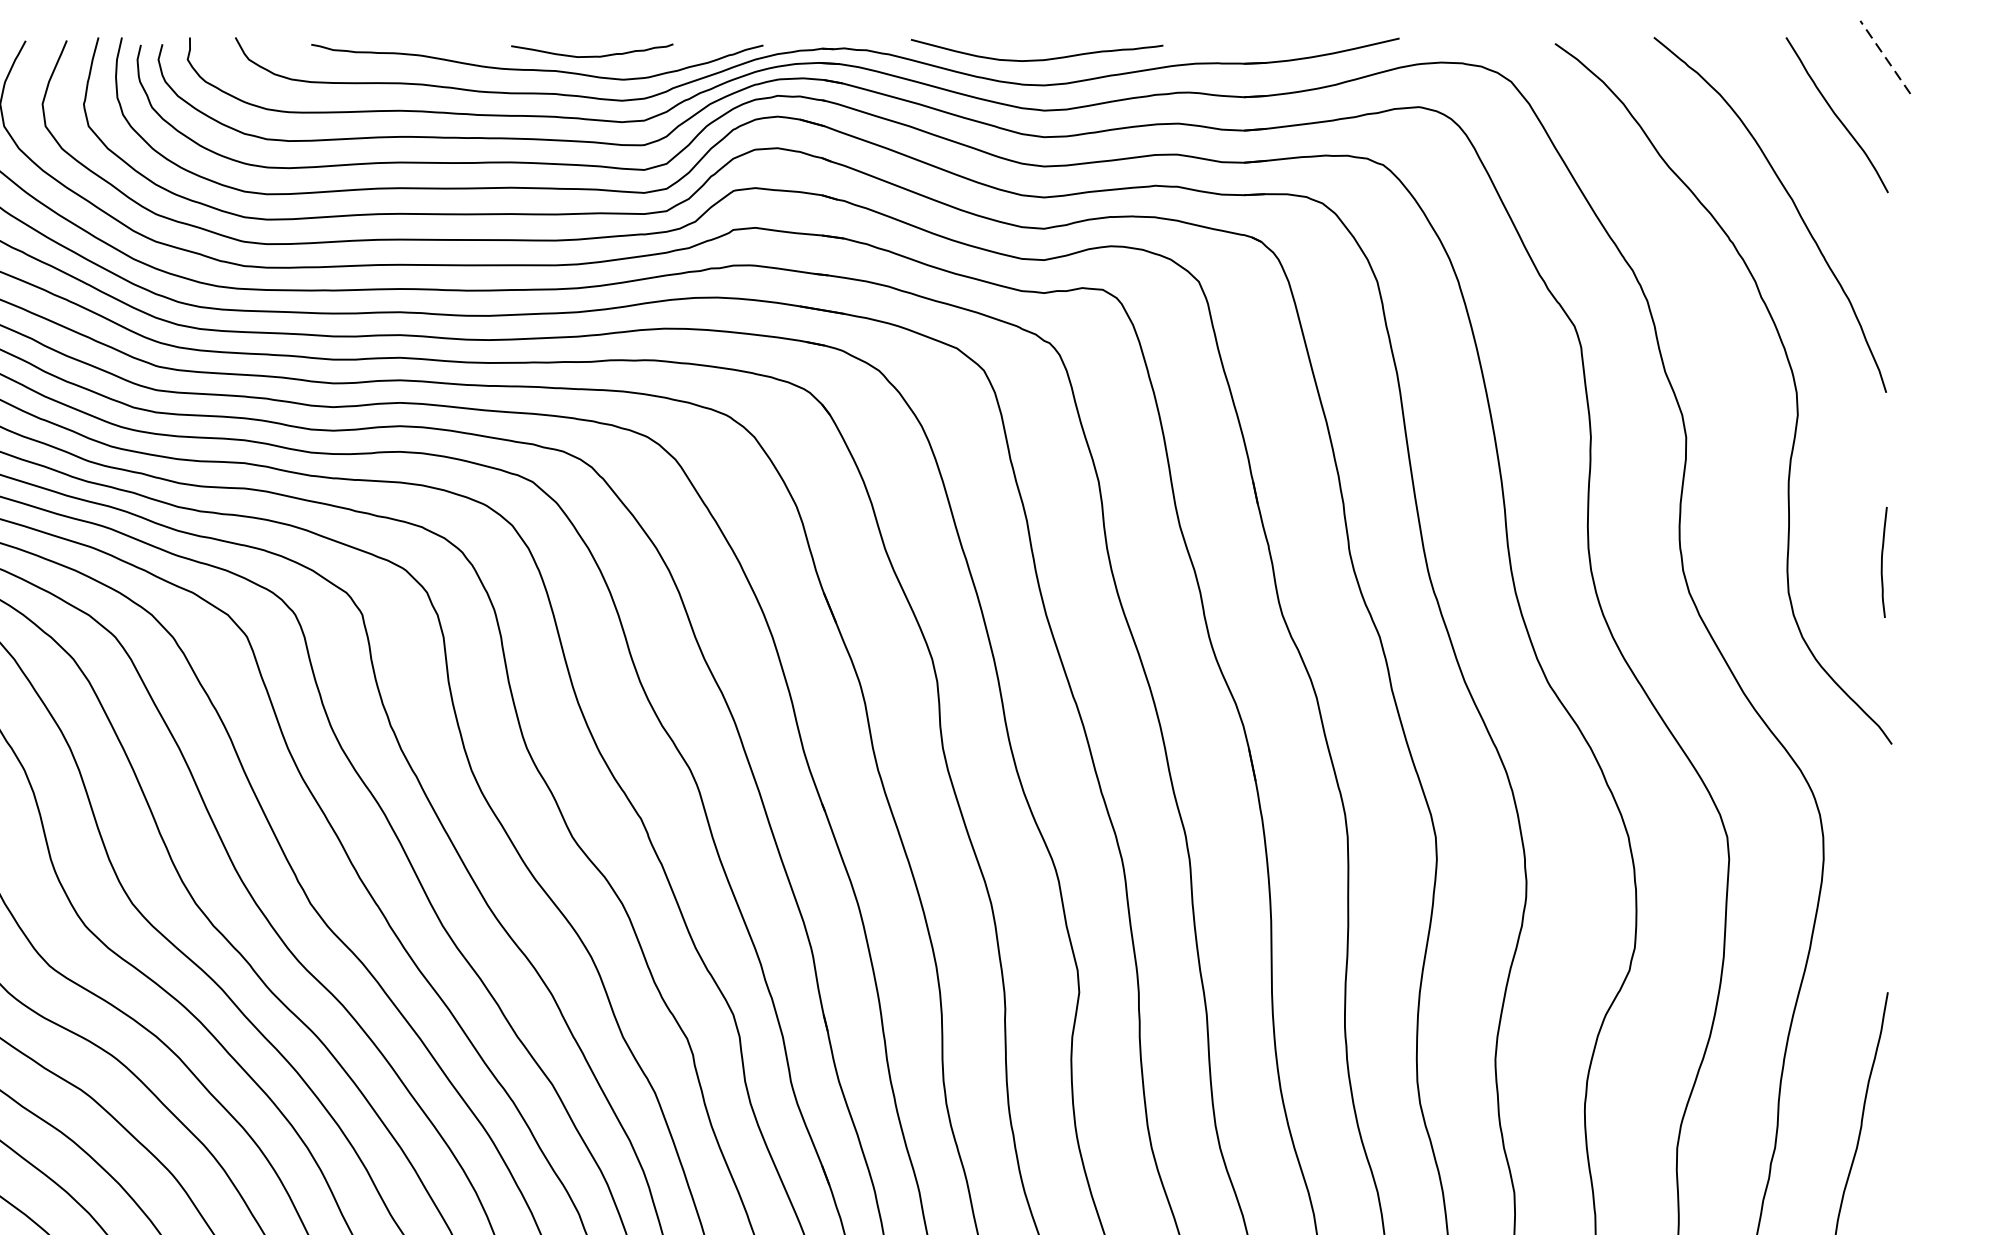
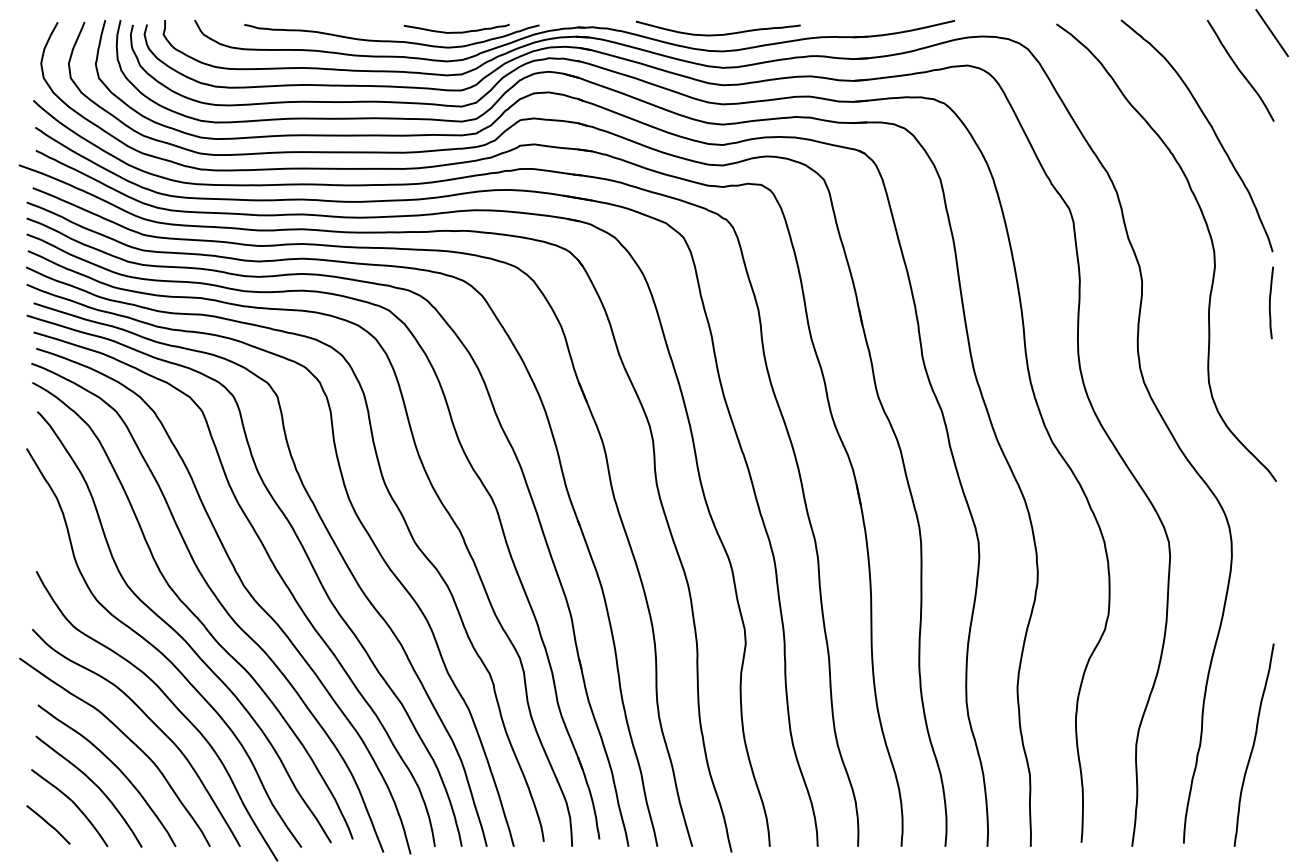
curve: (591, 54) -> (456, 31), moved
line: (1885, 57) -> (1272, 33), dashed -> solid
curve: (1882, 561) -> (1270, 302), moved

